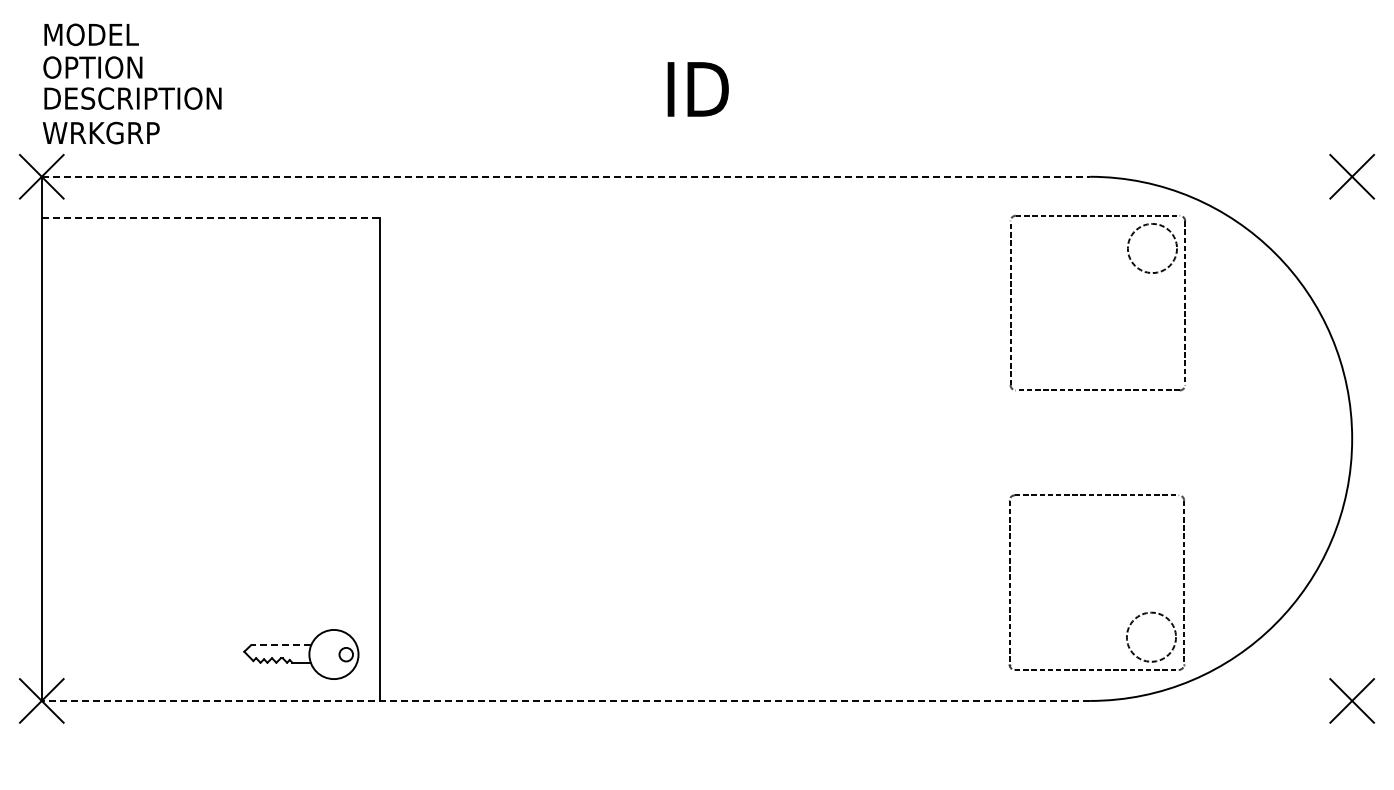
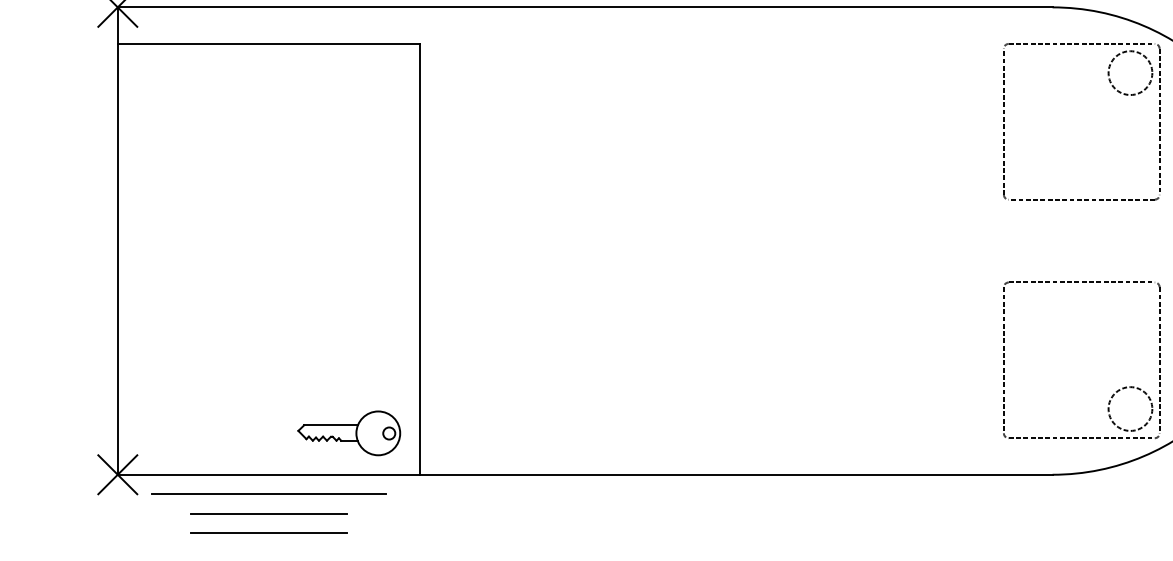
line: (566, 176) -> (585, 7), dashed -> solid
line: (211, 217) -> (269, 43), dashed -> solid
part: (1133, 265) -> (1113, 88), moved
part: (1132, 620) -> (1113, 394), moved
line: (280, 645) -> (330, 425), dashed -> solid
line: (565, 700) -> (584, 474), dashed -> solid
line: (211, 722) -> (269, 493), added
line: (210, 744) -> (268, 513), added
line: (210, 766) -> (268, 533), added

